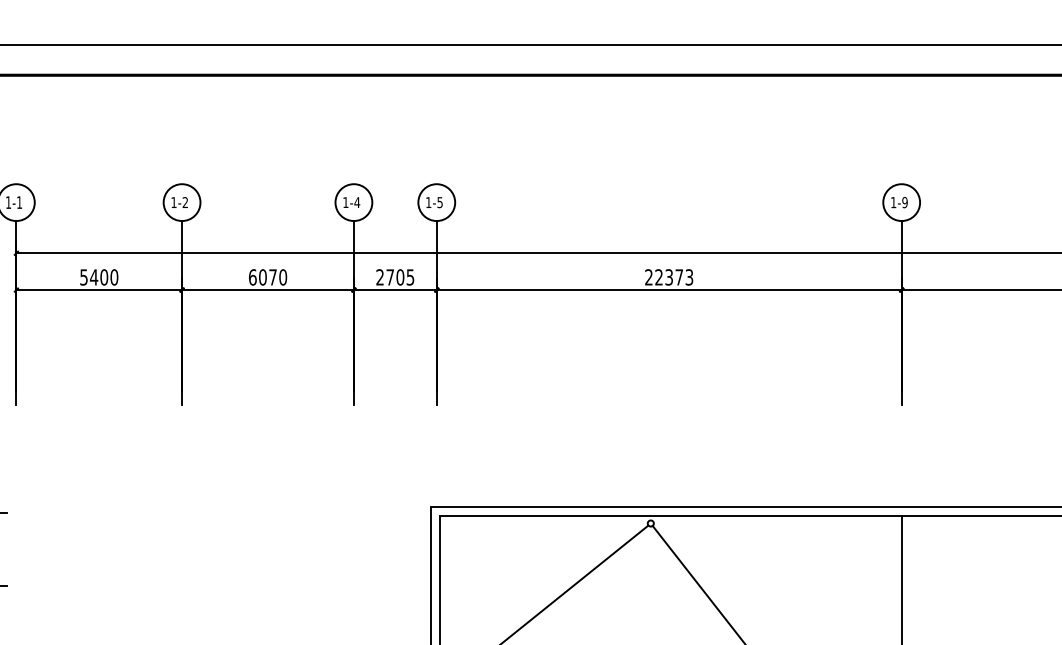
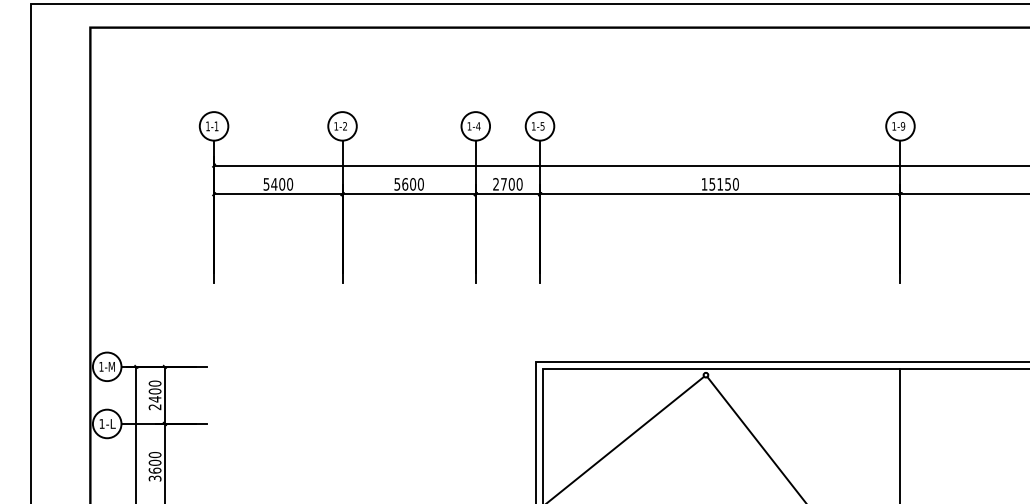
text: (263, 277) -> (405, 184), 6070 -> 5600
text: (410, 277) -> (519, 184), 2705 -> 2700
text: (668, 277) -> (719, 184), 22373 -> 15150

